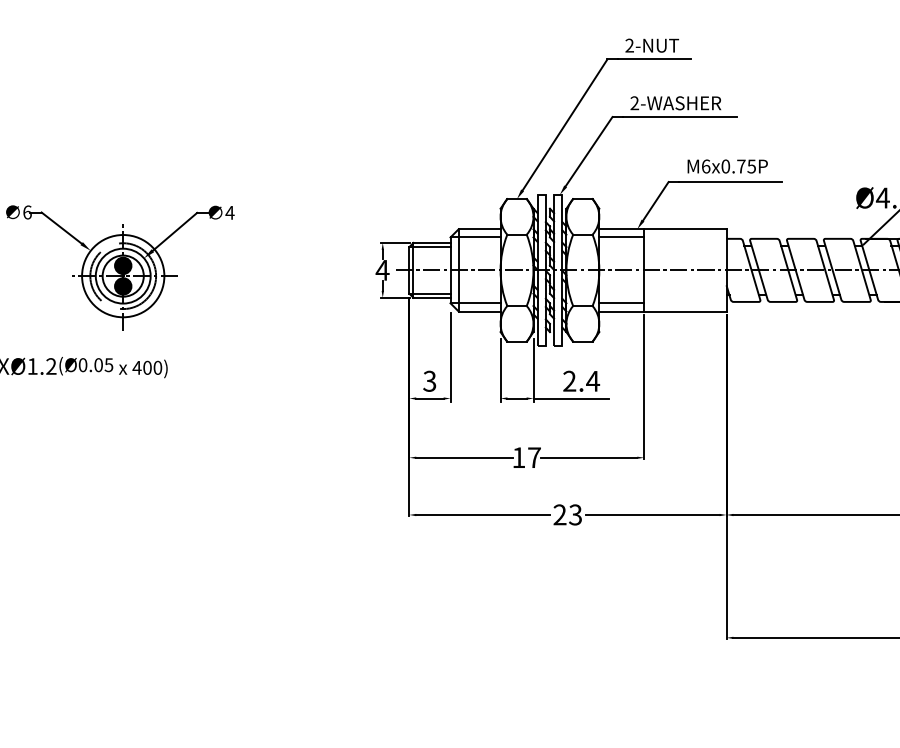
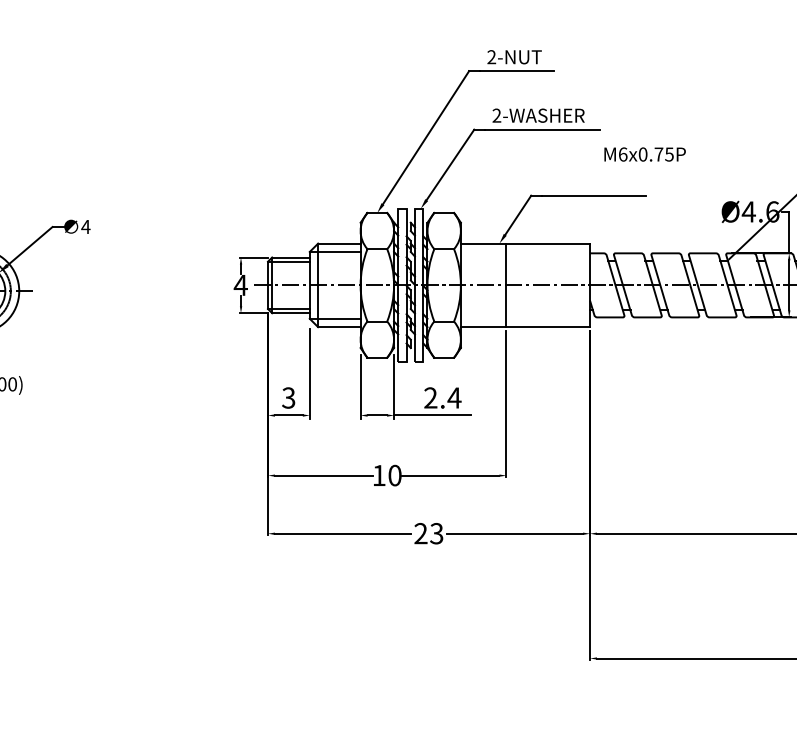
text: (727, 166) -> (644, 154), moved
line: (621, 237) -> (483, 251), removed
line: (621, 303) -> (483, 318), removed
text: (534, 457) -> (395, 475), 17 -> 10

